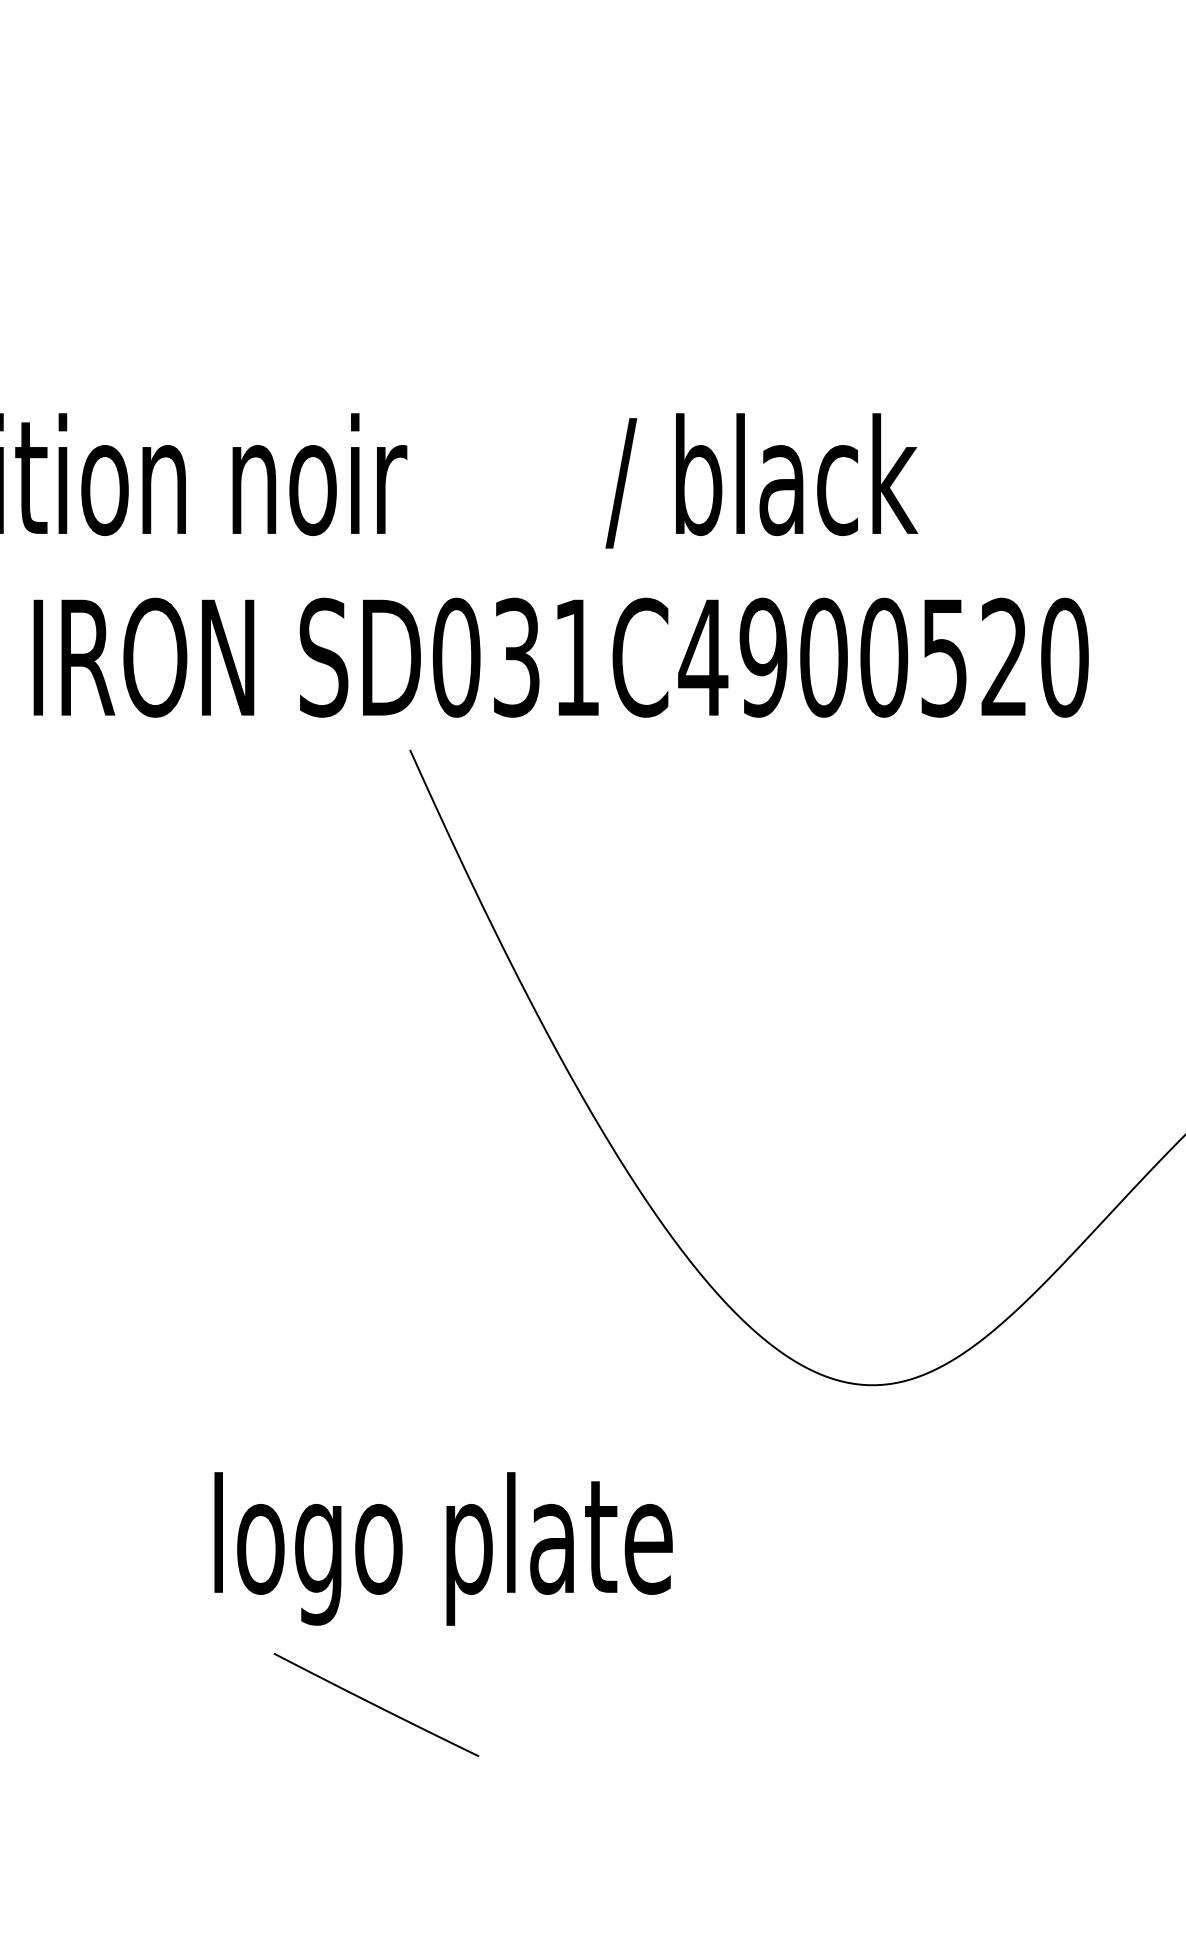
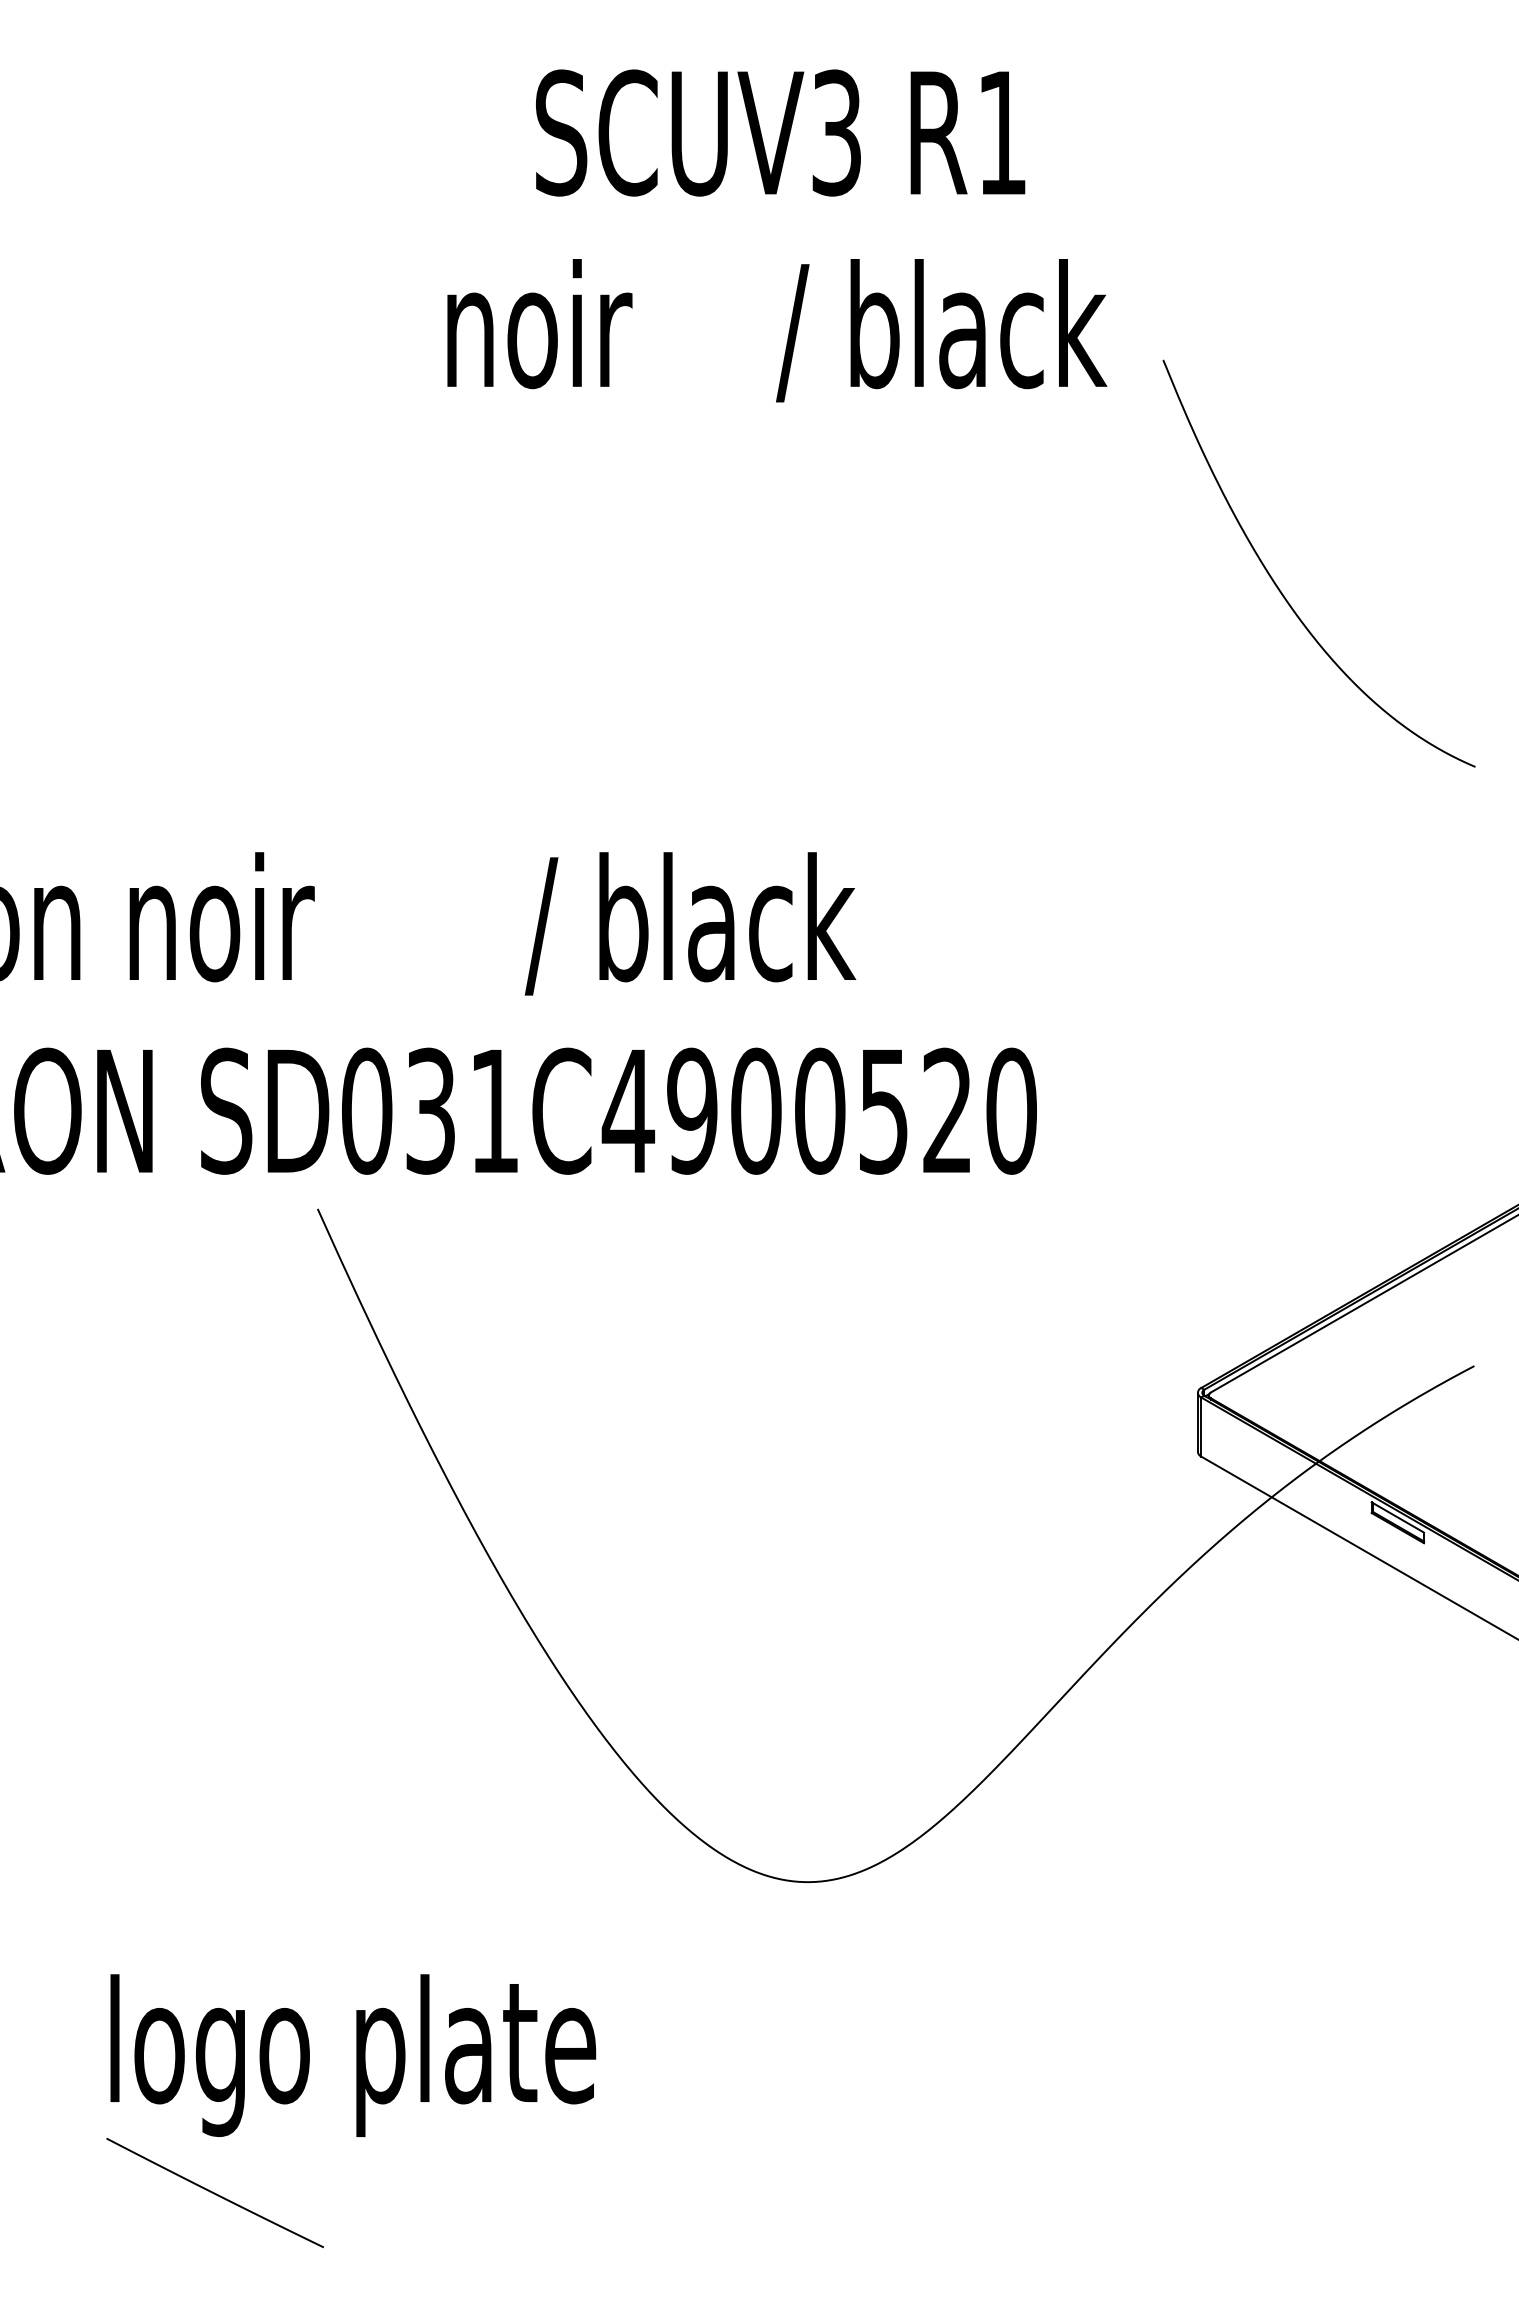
line: (375, 1705) -> (214, 2193), moved

